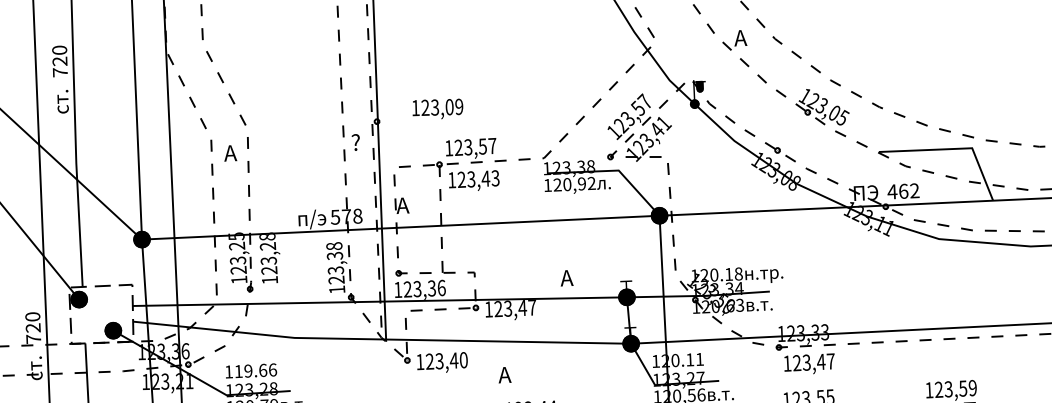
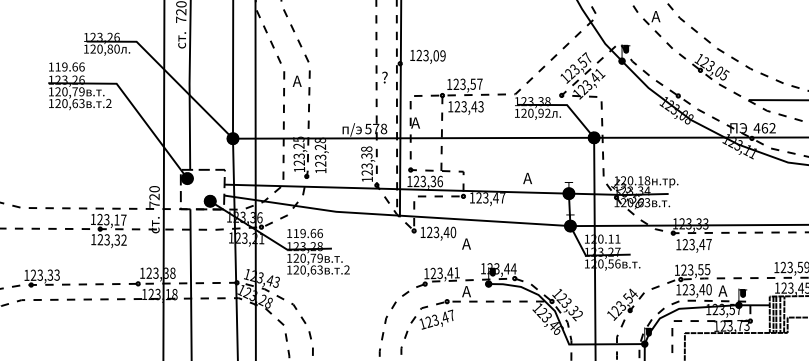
text: (437, 108) -> (427, 56), moved
text: (504, 374) -> (466, 243), moved

